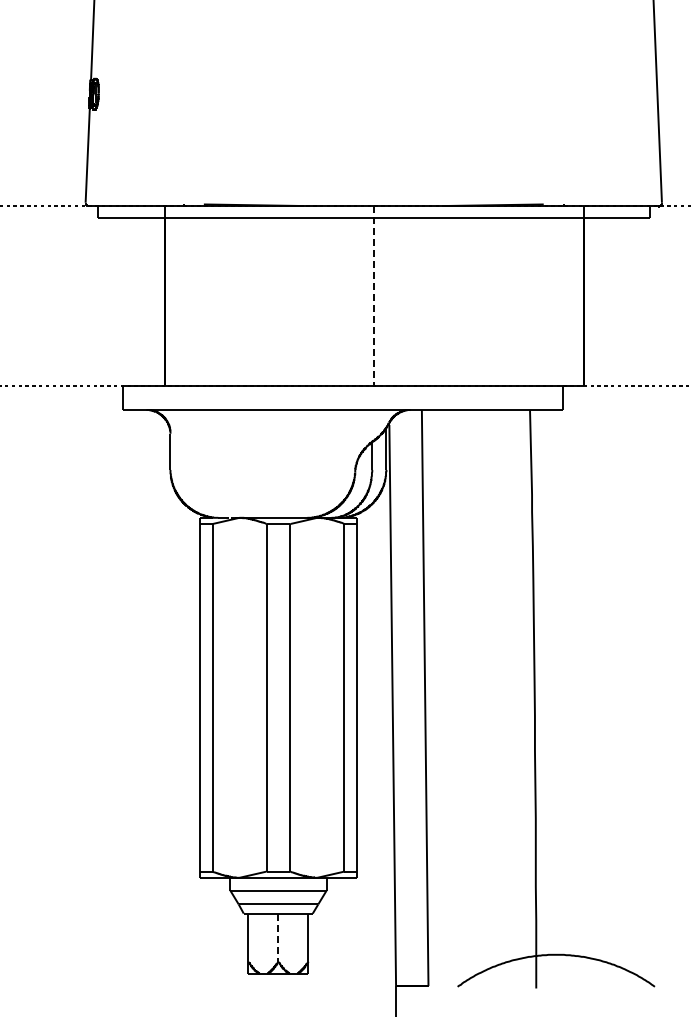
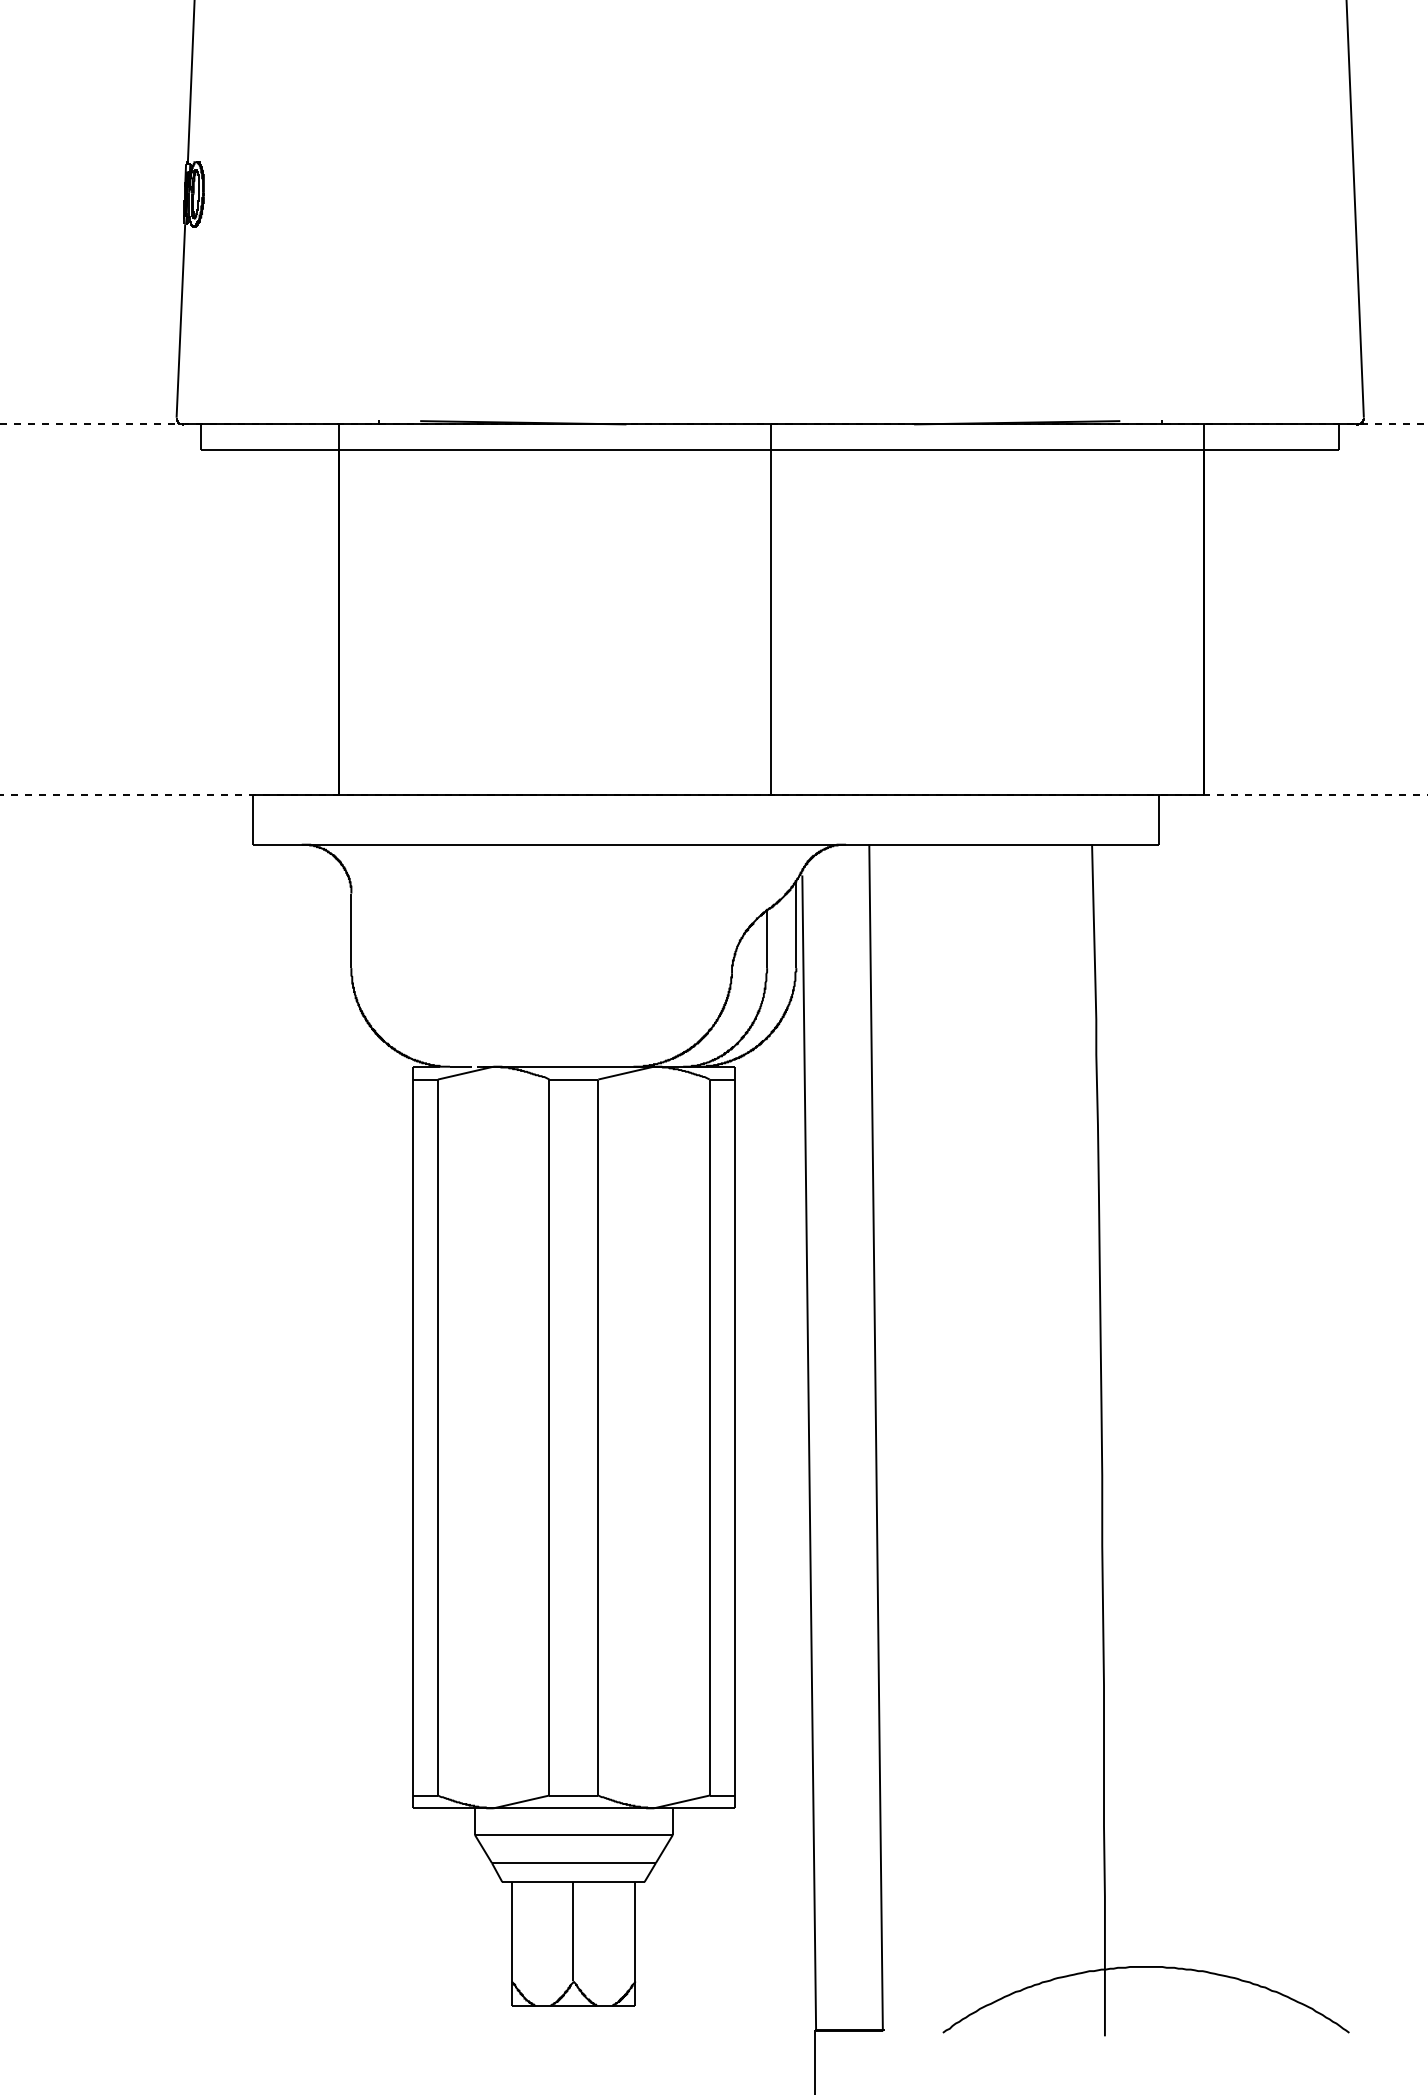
line: (374, 295) -> (771, 608), dashed -> solid
line: (278, 938) -> (573, 1933), dashed -> solid

